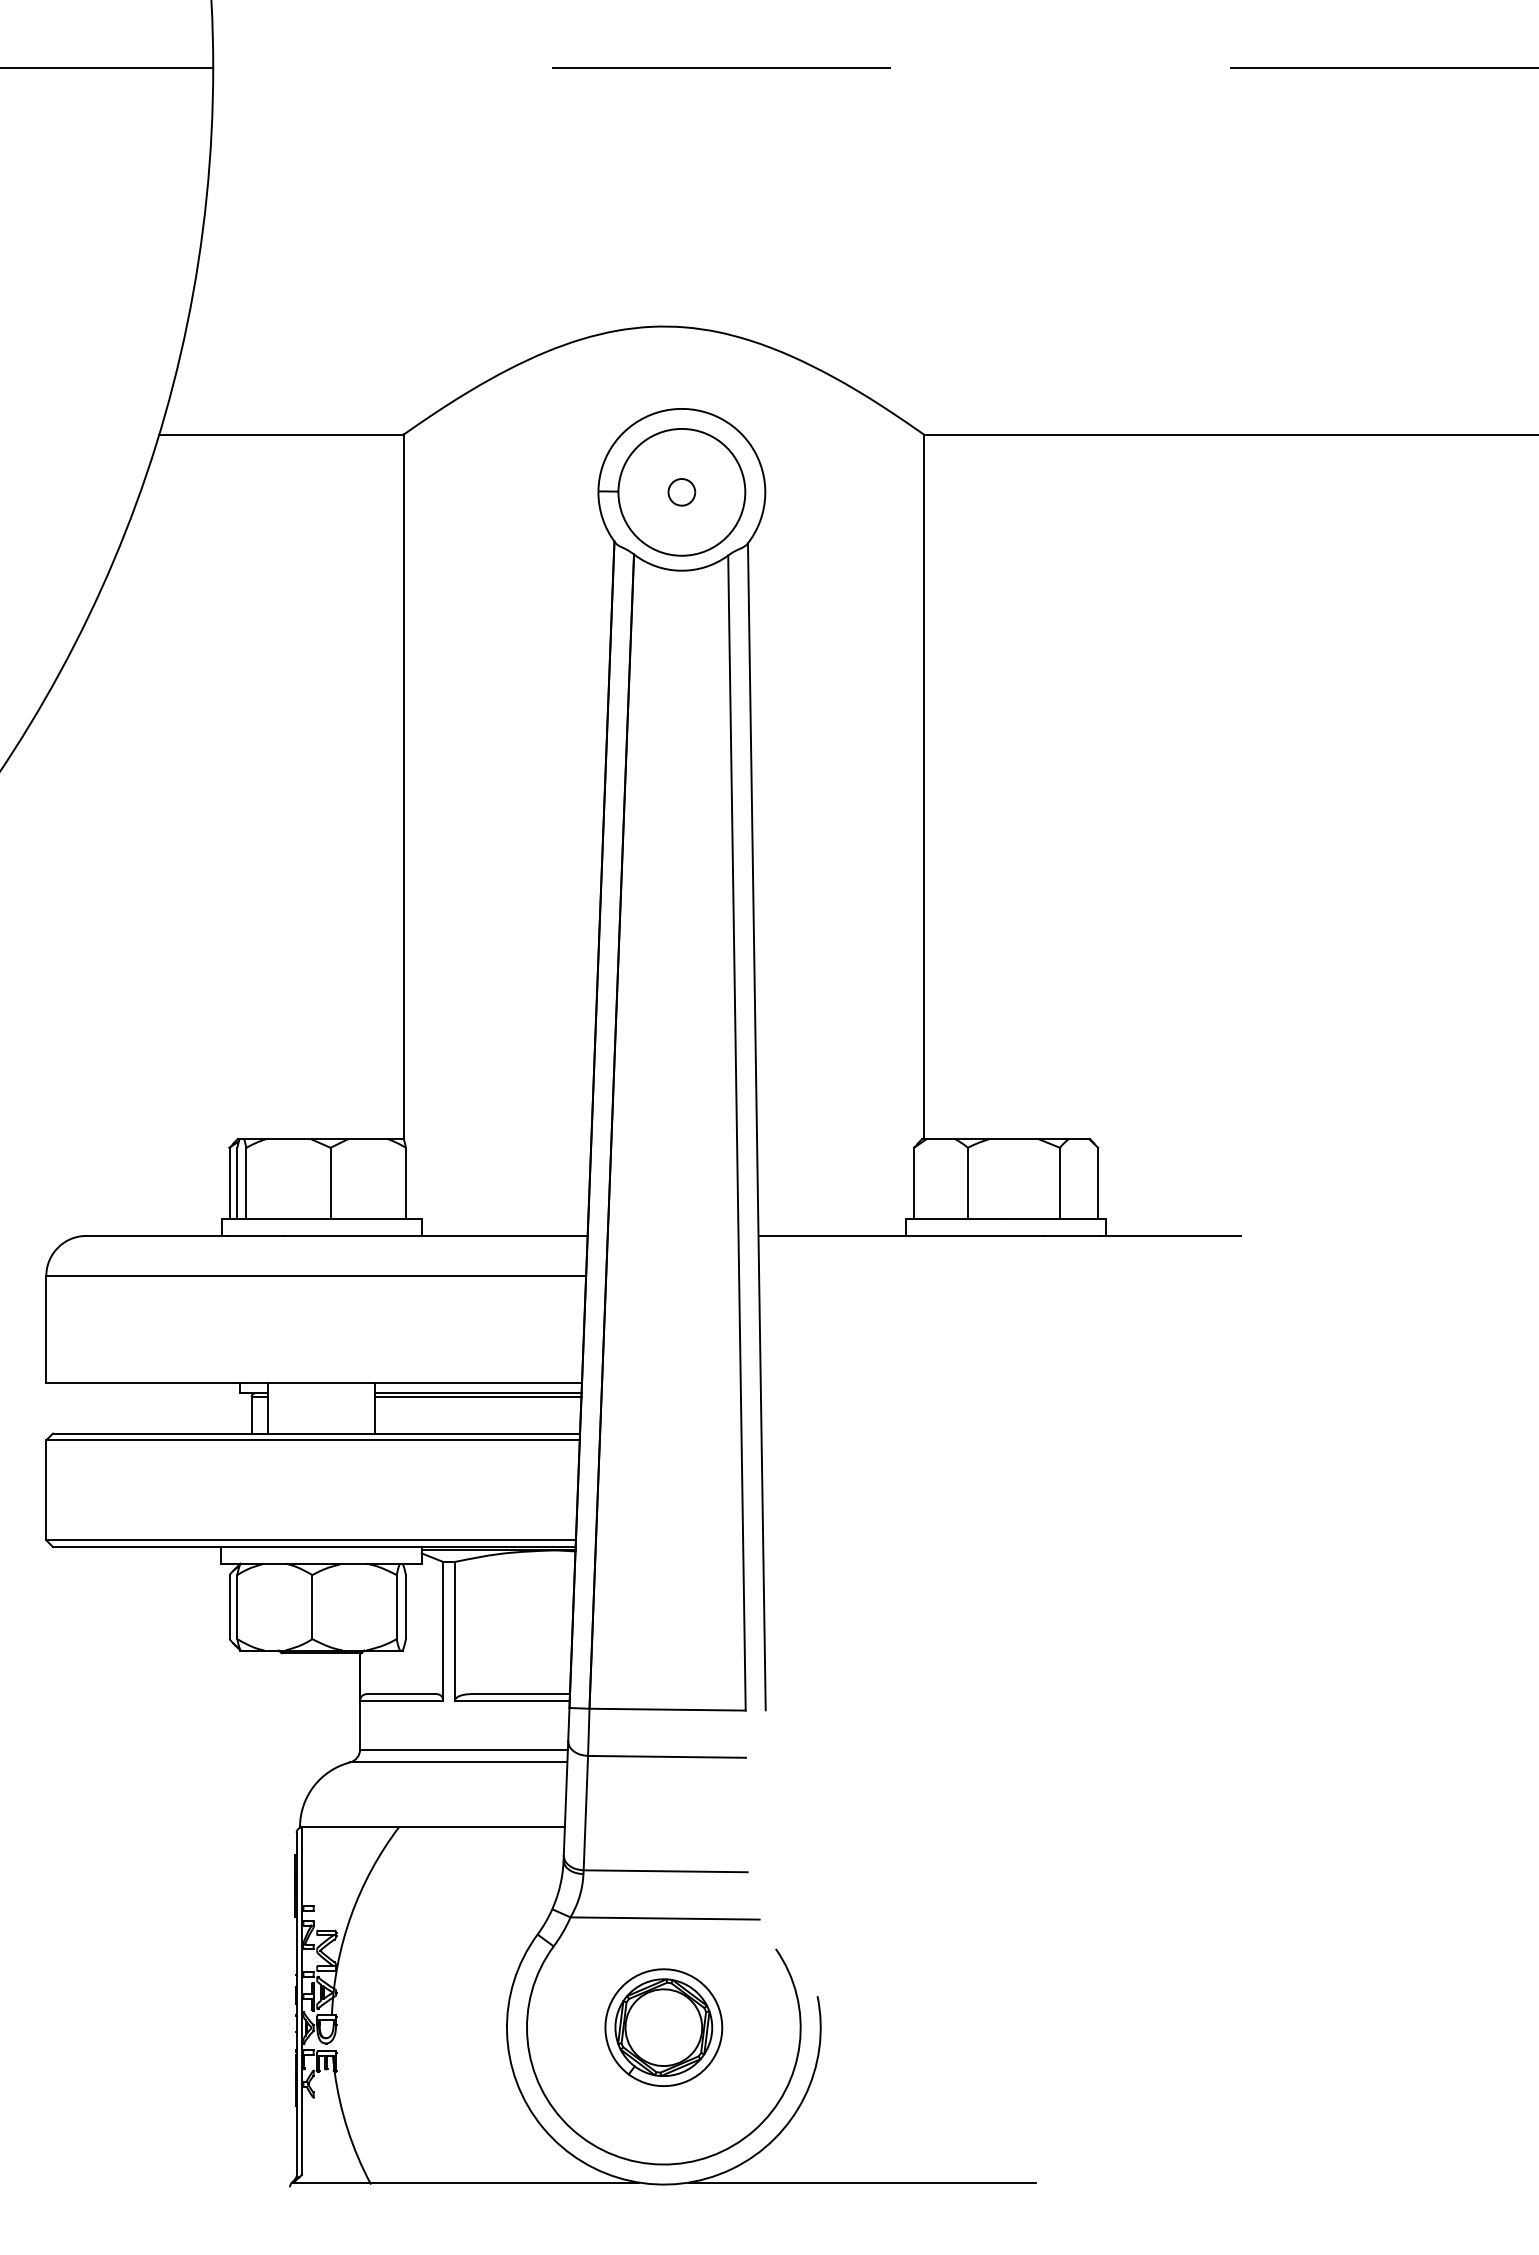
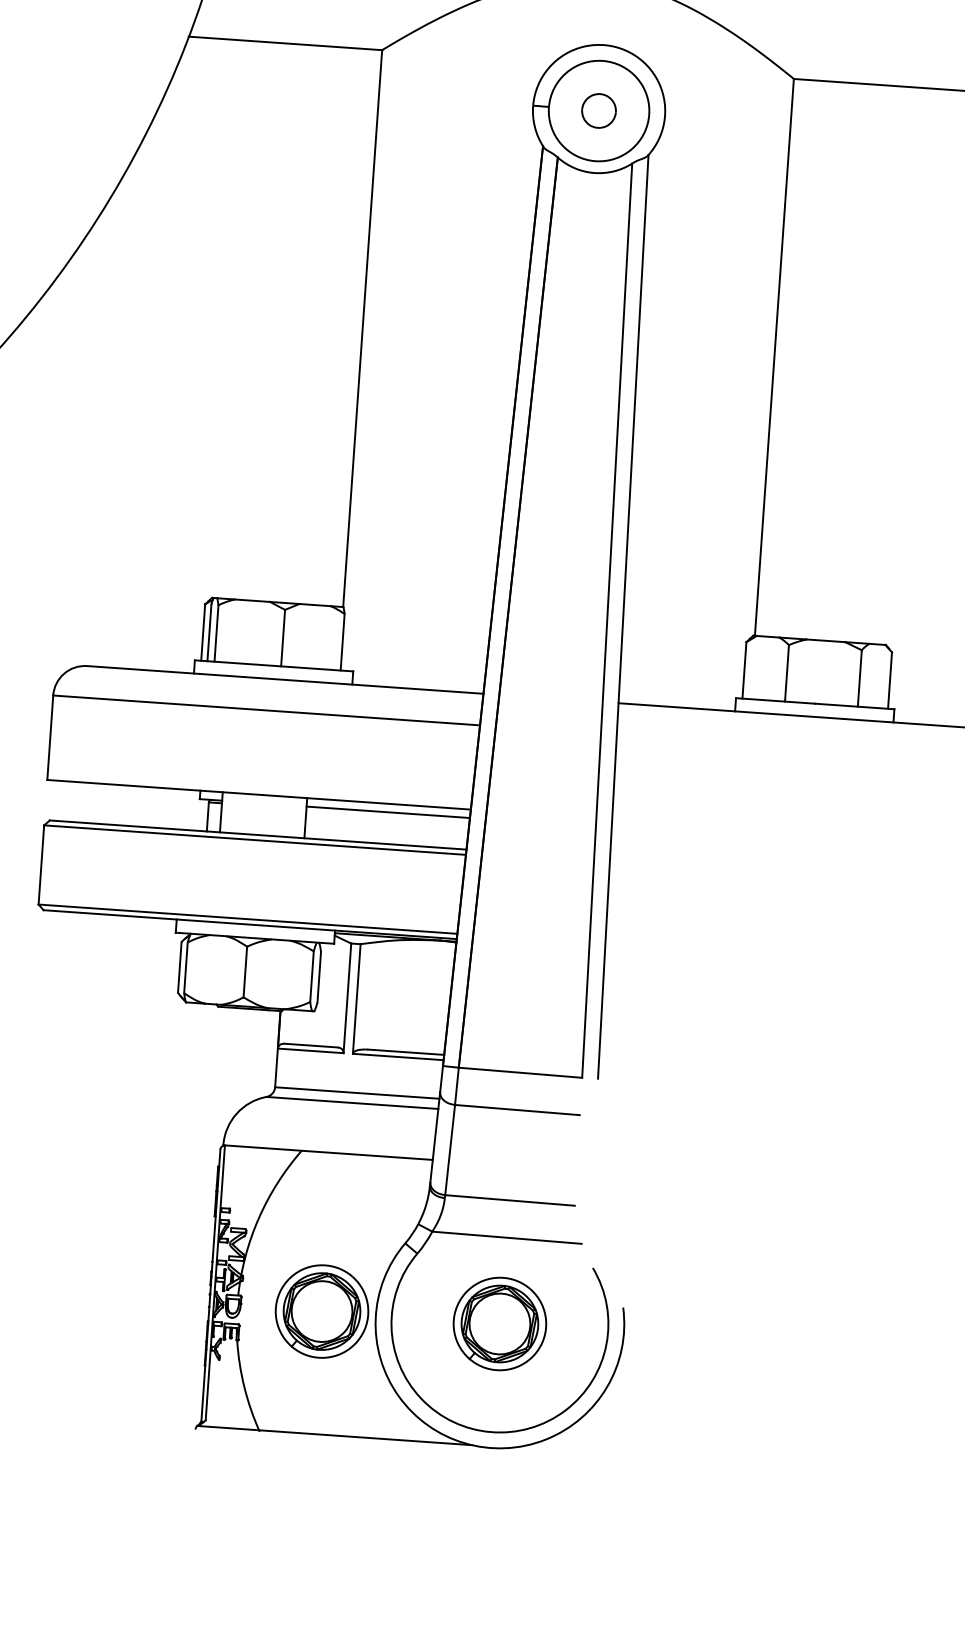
part: (681, 492) -> (598, 111), size x1.6
line: (478, 1396) -> (388, 814), removed
part: (438, 2027) -> (321, 1311), added
line: (861, 2182) -> (647, 1457), removed

